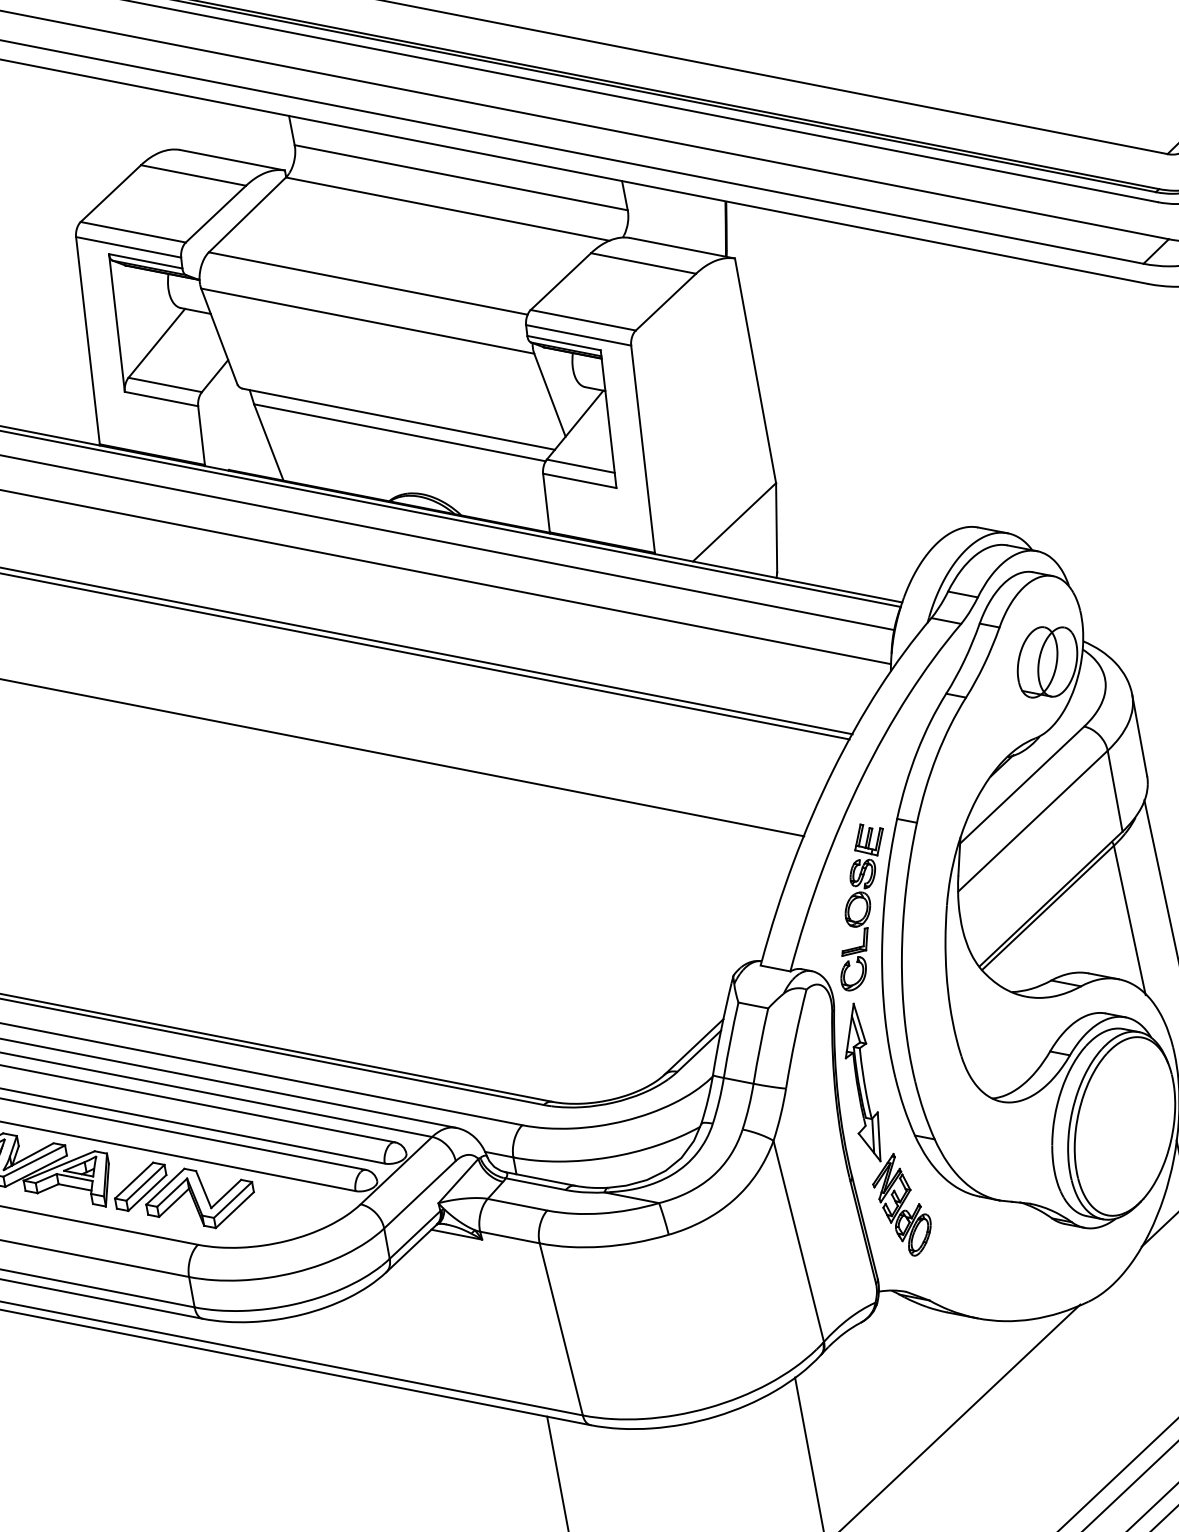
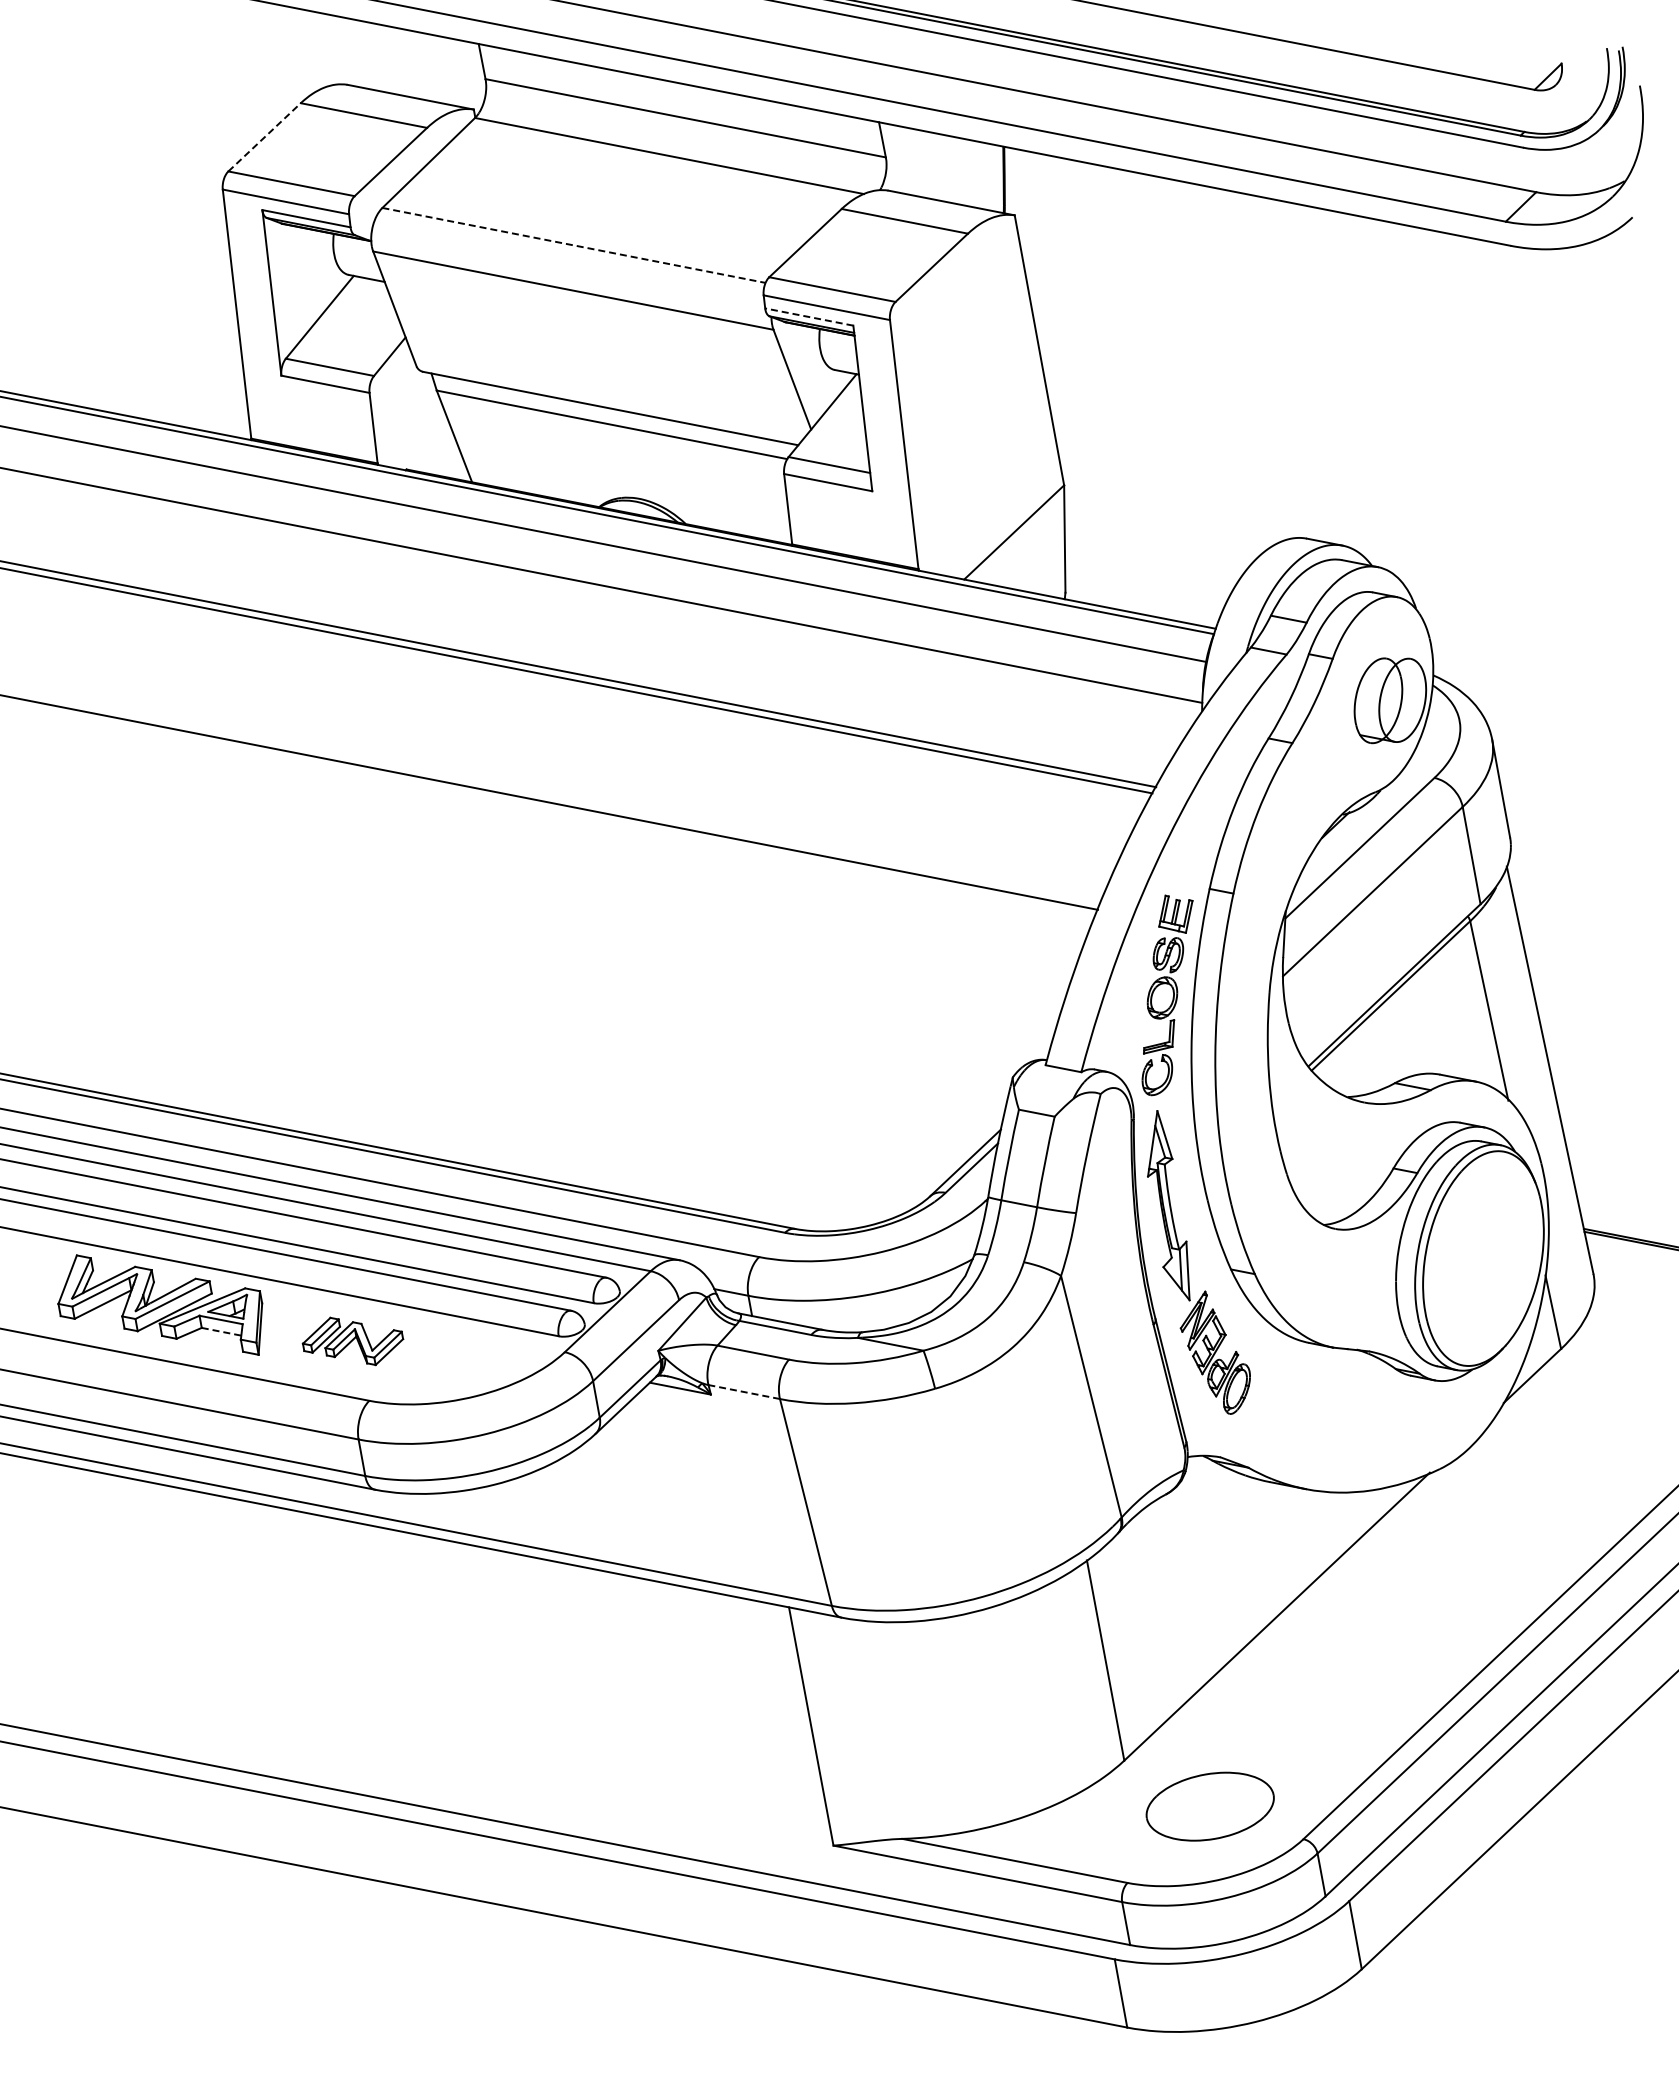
line: (110, 193) -> (264, 137), solid -> dashed
line: (368, 283) -> (574, 245), solid -> dashed
line: (564, 343) -> (809, 317), solid -> dashed
line: (75, 1187) -> (222, 1331), solid -> dashed
part: (184, 1195) -> (352, 1341), size x0.6
line: (509, 1237) -> (743, 1391), solid -> dashed

